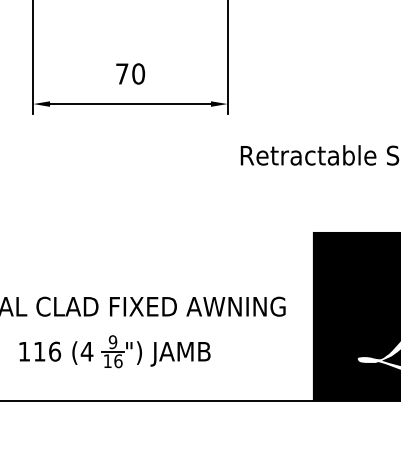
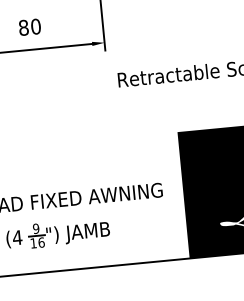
text: (122, 73) -> (23, 27), 70 -> 80

